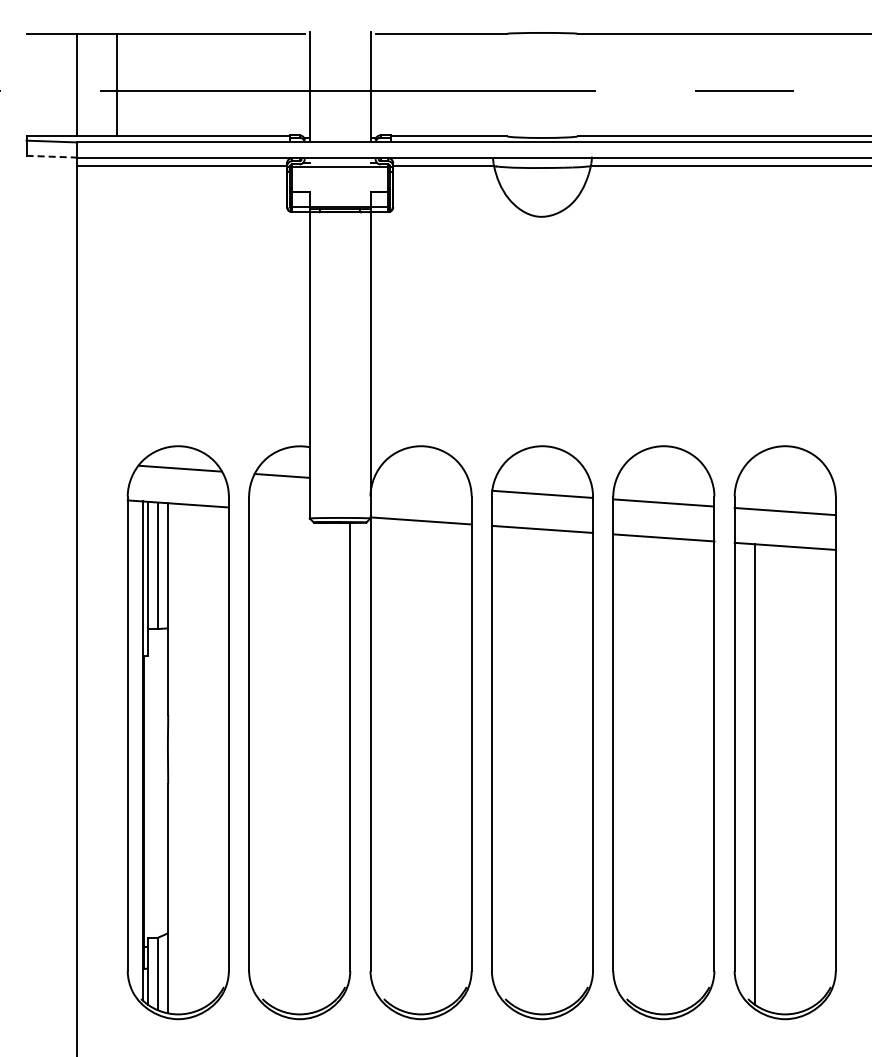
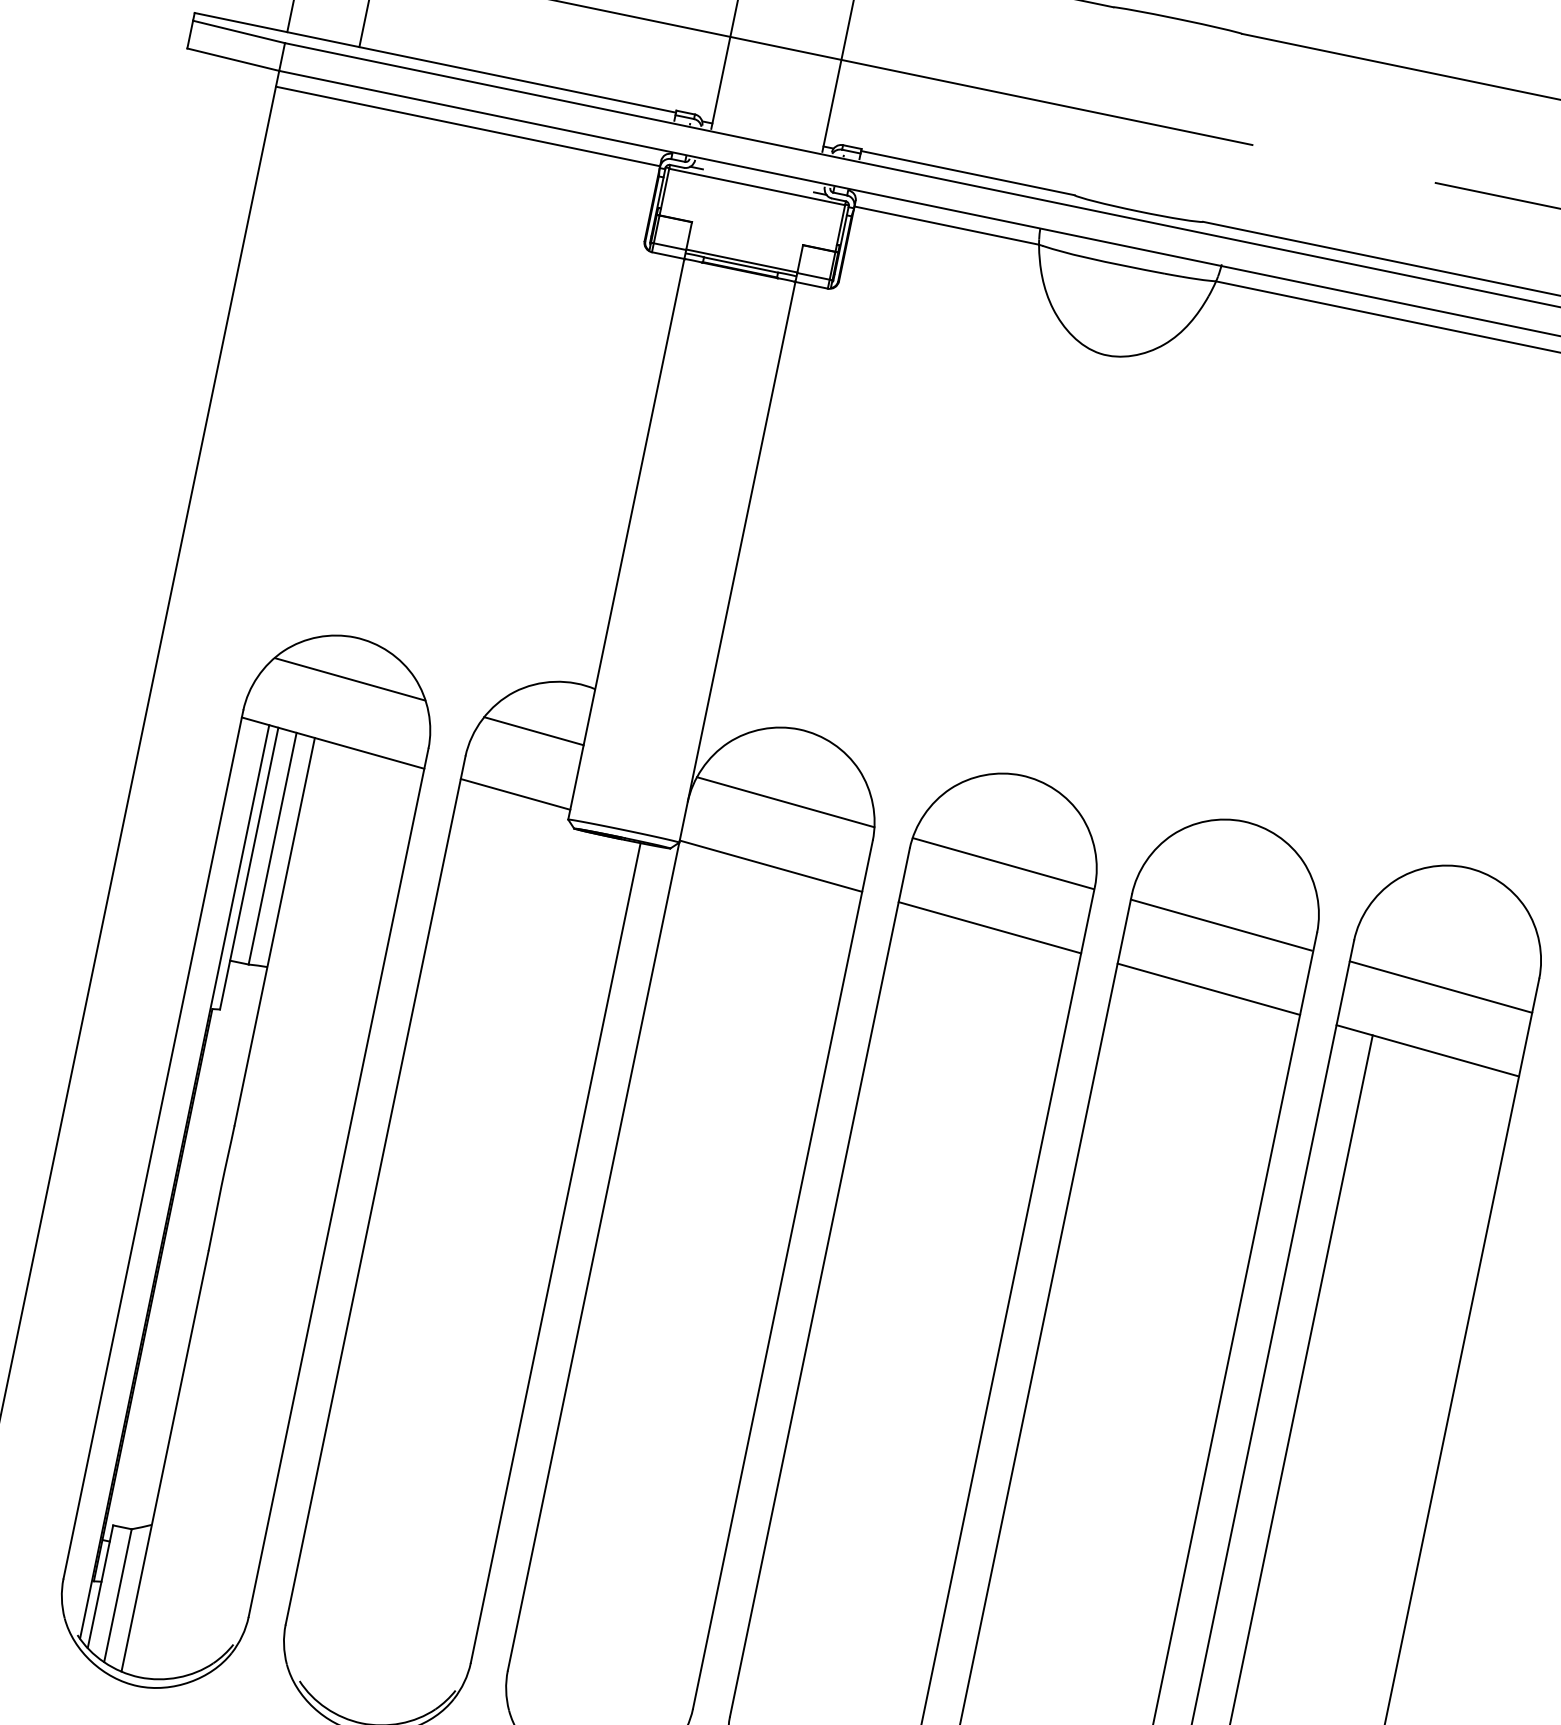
line: (52, 156) -> (234, 59), dashed -> solid
line: (421, 485) -> (785, 801), added
line: (279, 510) -> (515, 793), added

